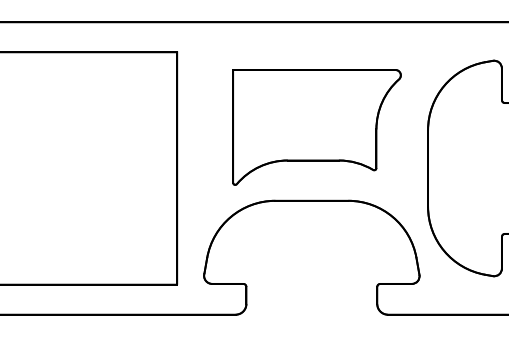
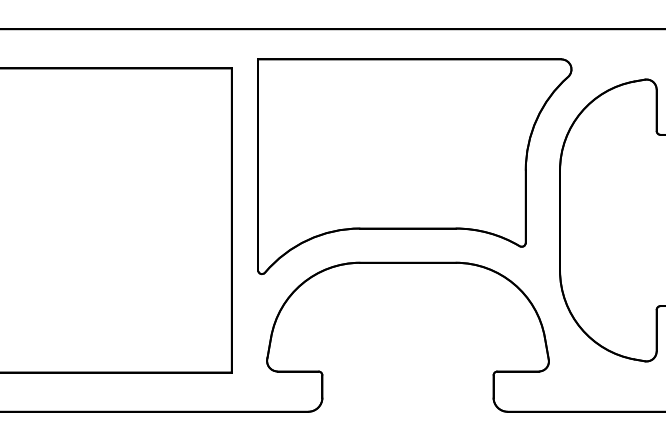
part: (316, 127) -> (414, 166), size x1.43

